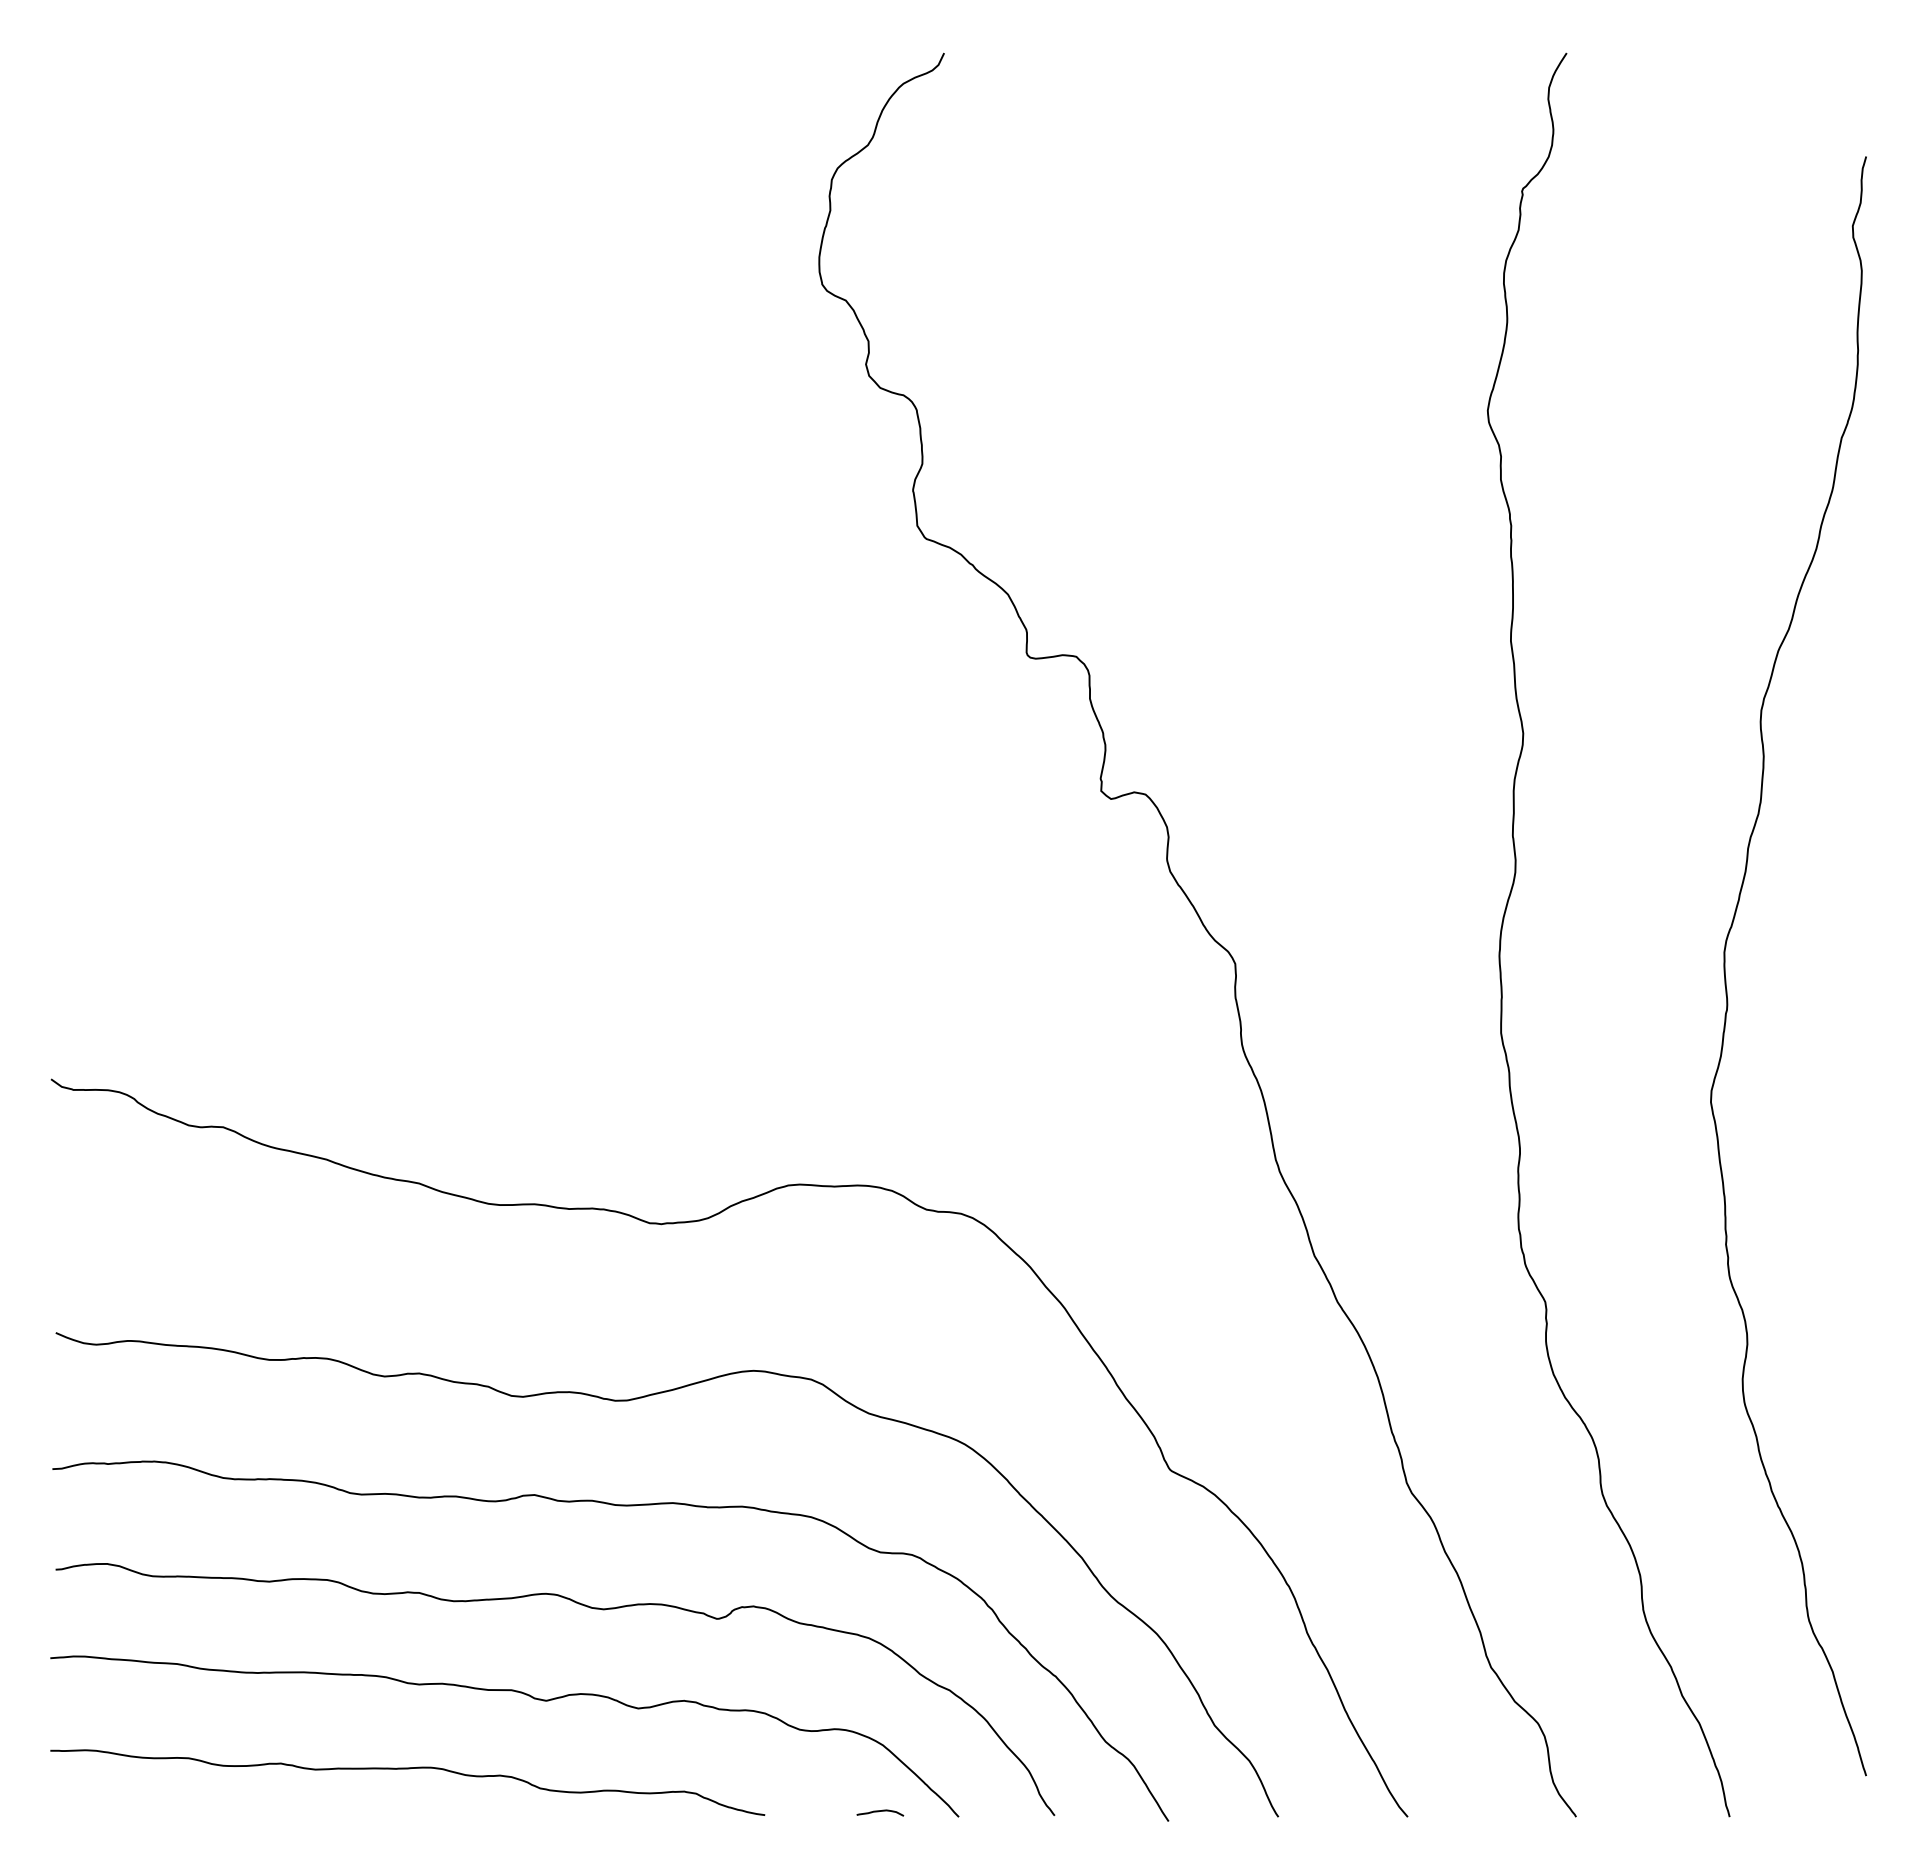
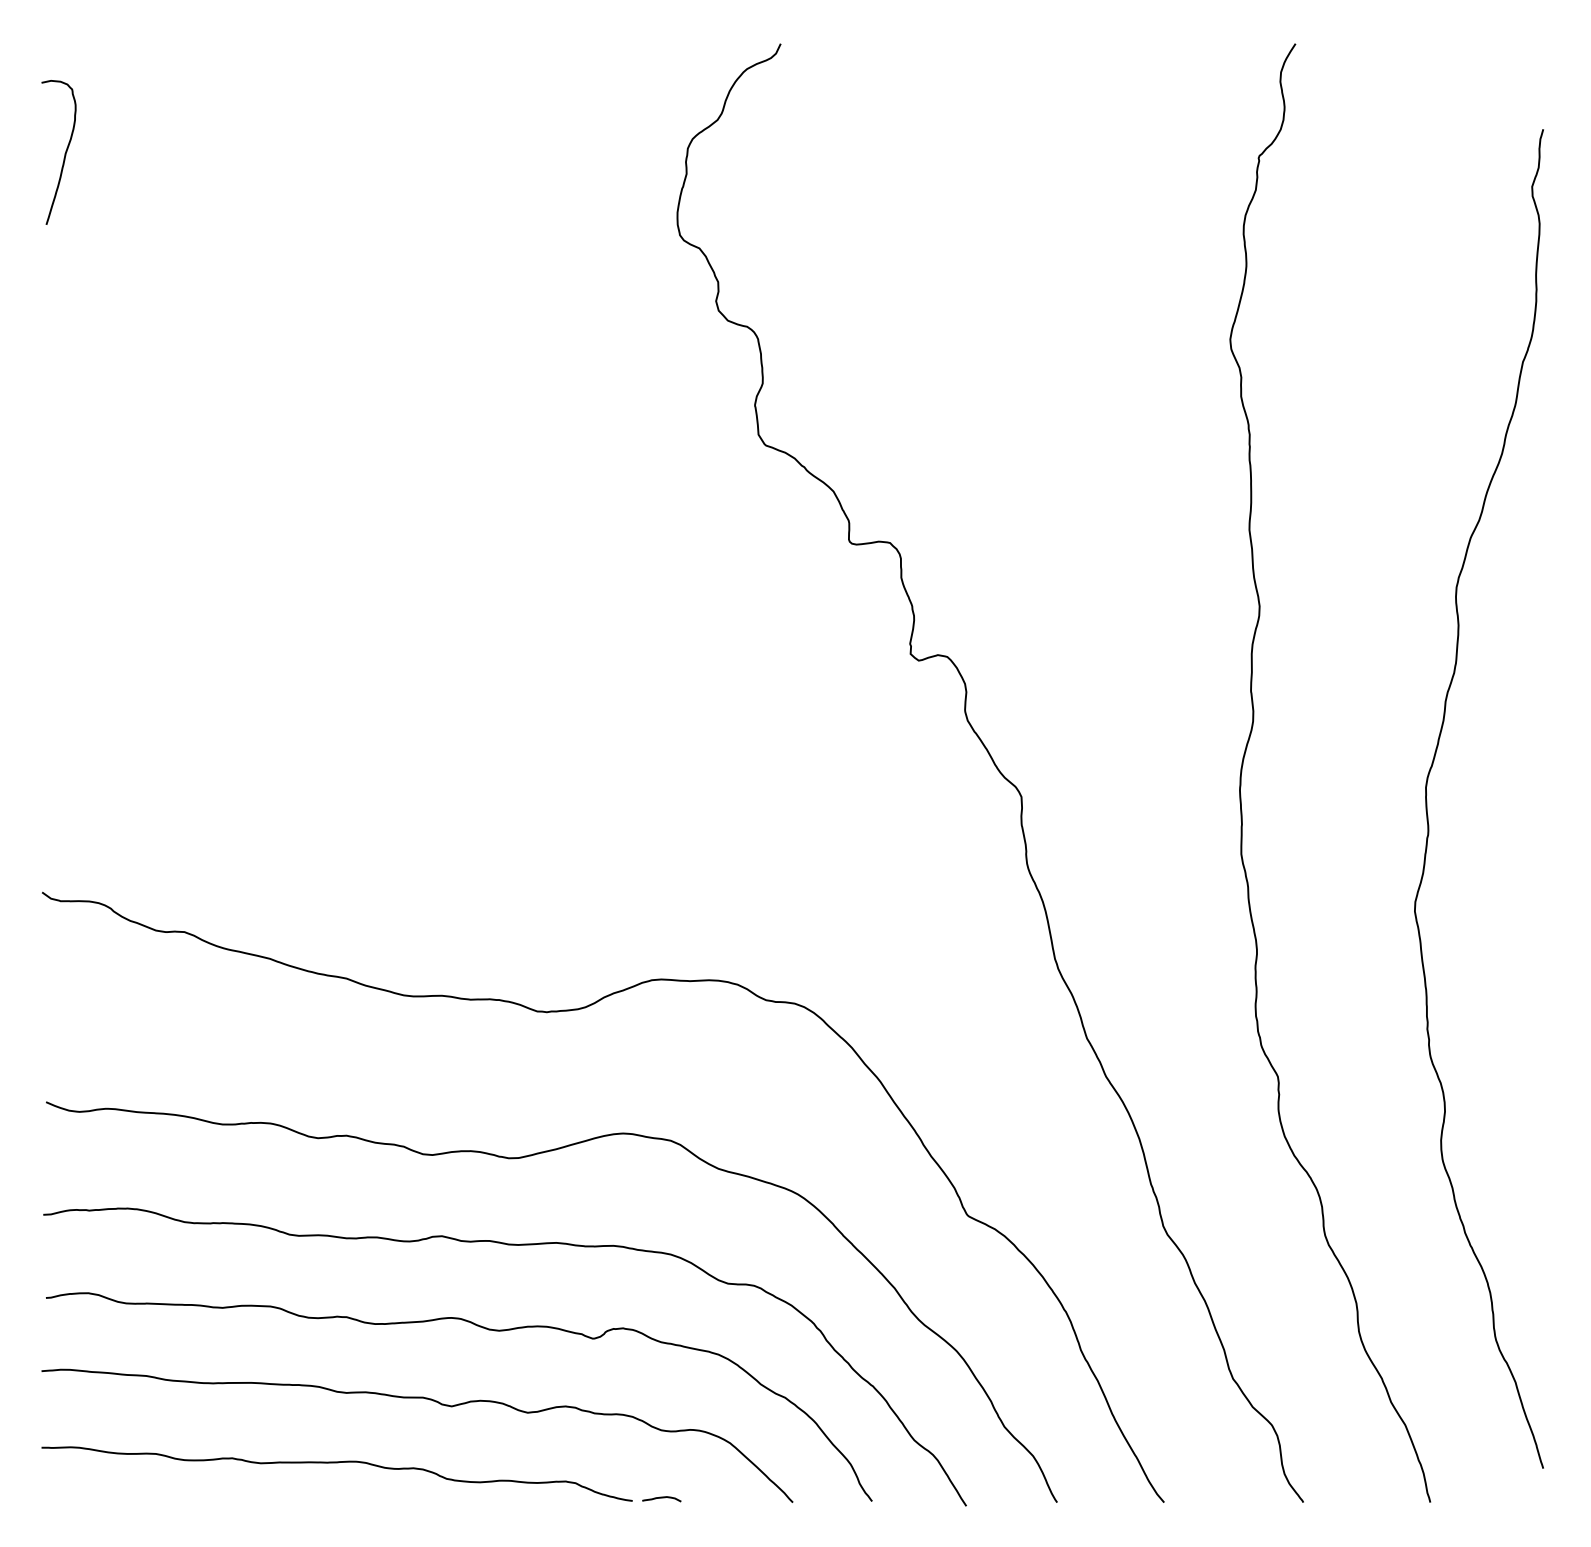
curve: (78, 185) -> (64, 153), added
curve: (880, 1811) -> (661, 1497), moved

